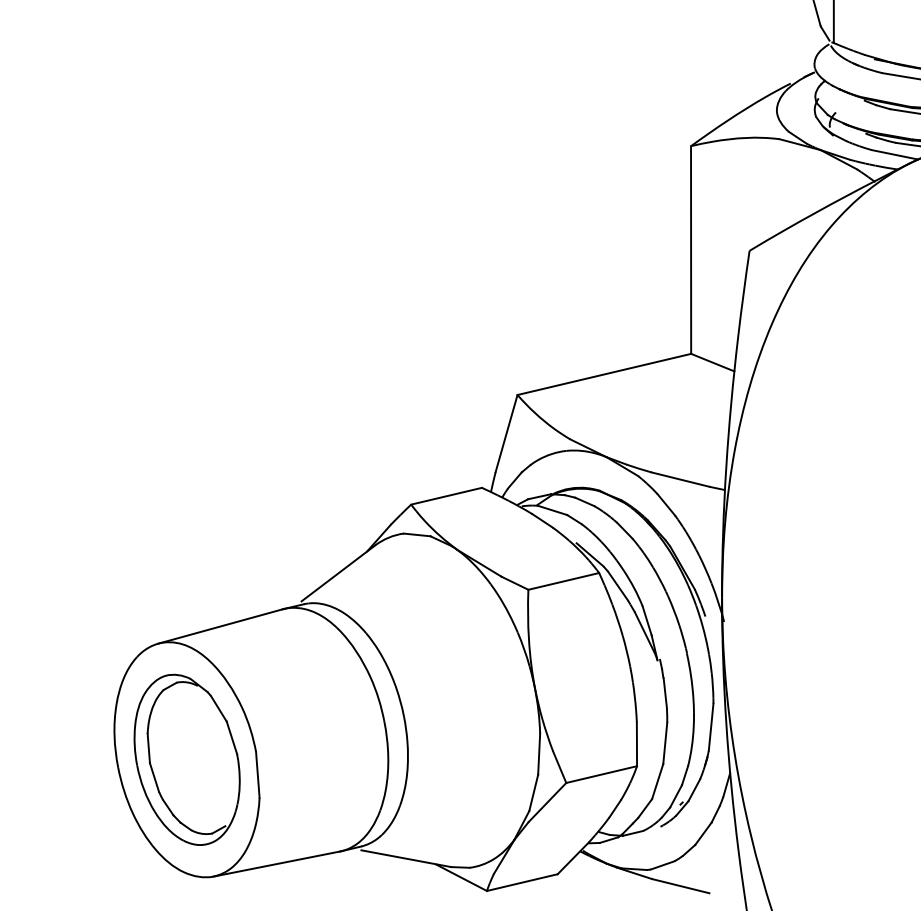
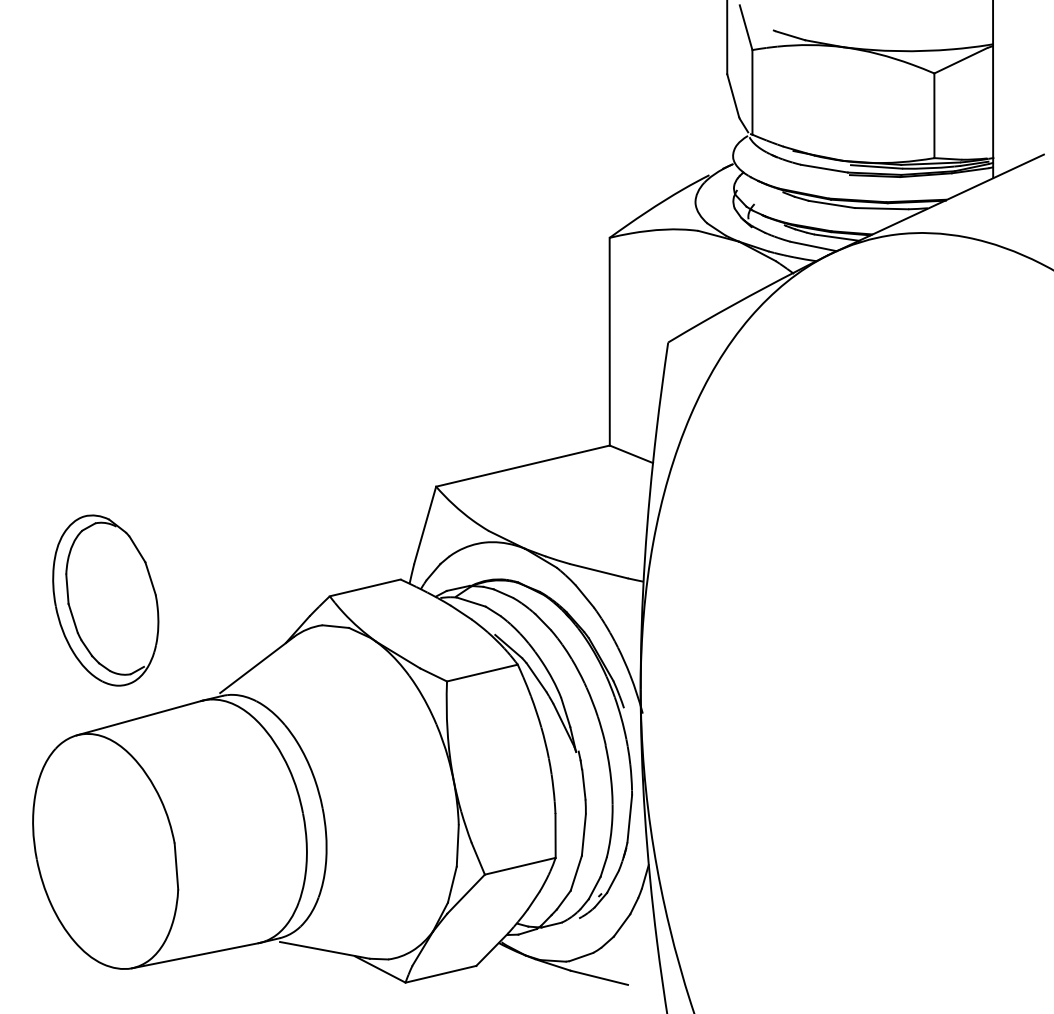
part: (186, 759) -> (105, 600), moved

